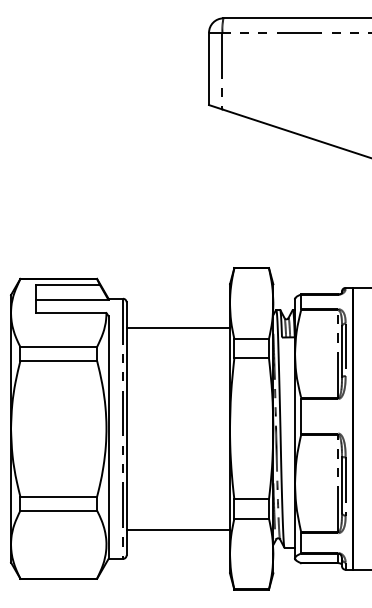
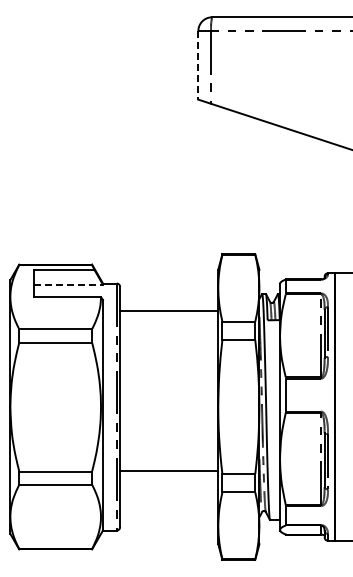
line: (209, 69) -> (198, 65), solid -> dashed
line: (73, 299) -> (69, 284), solid -> dashed
line: (178, 530) -> (169, 471), moved

